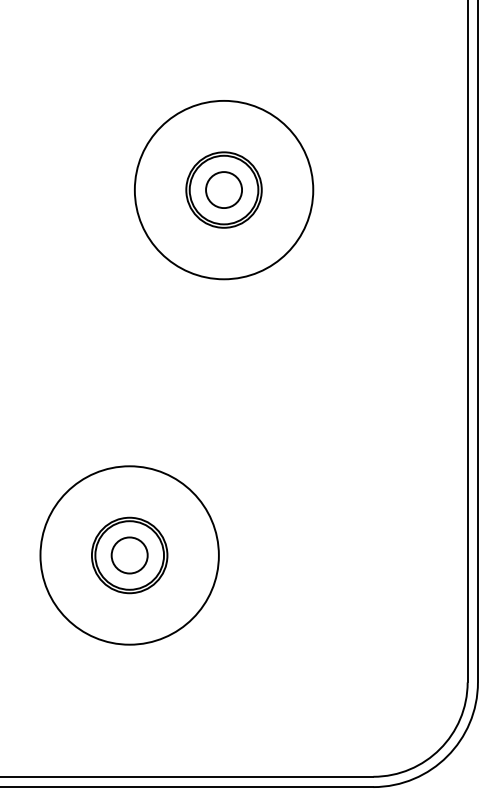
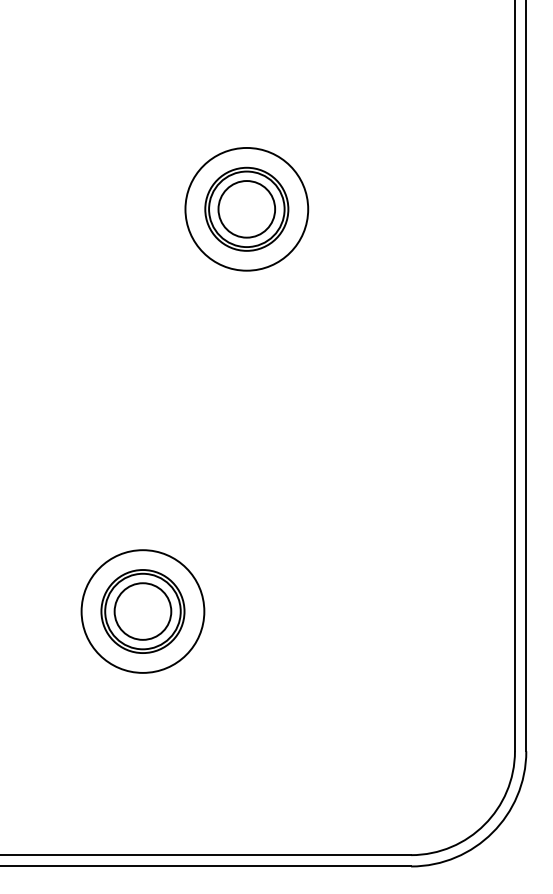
circle: (223, 189) -> (246, 208), size x0.62
circle: (223, 189) -> (246, 208), size x1.43
circle: (129, 555) -> (142, 611), size x0.62
circle: (129, 555) -> (142, 611), size x1.43

